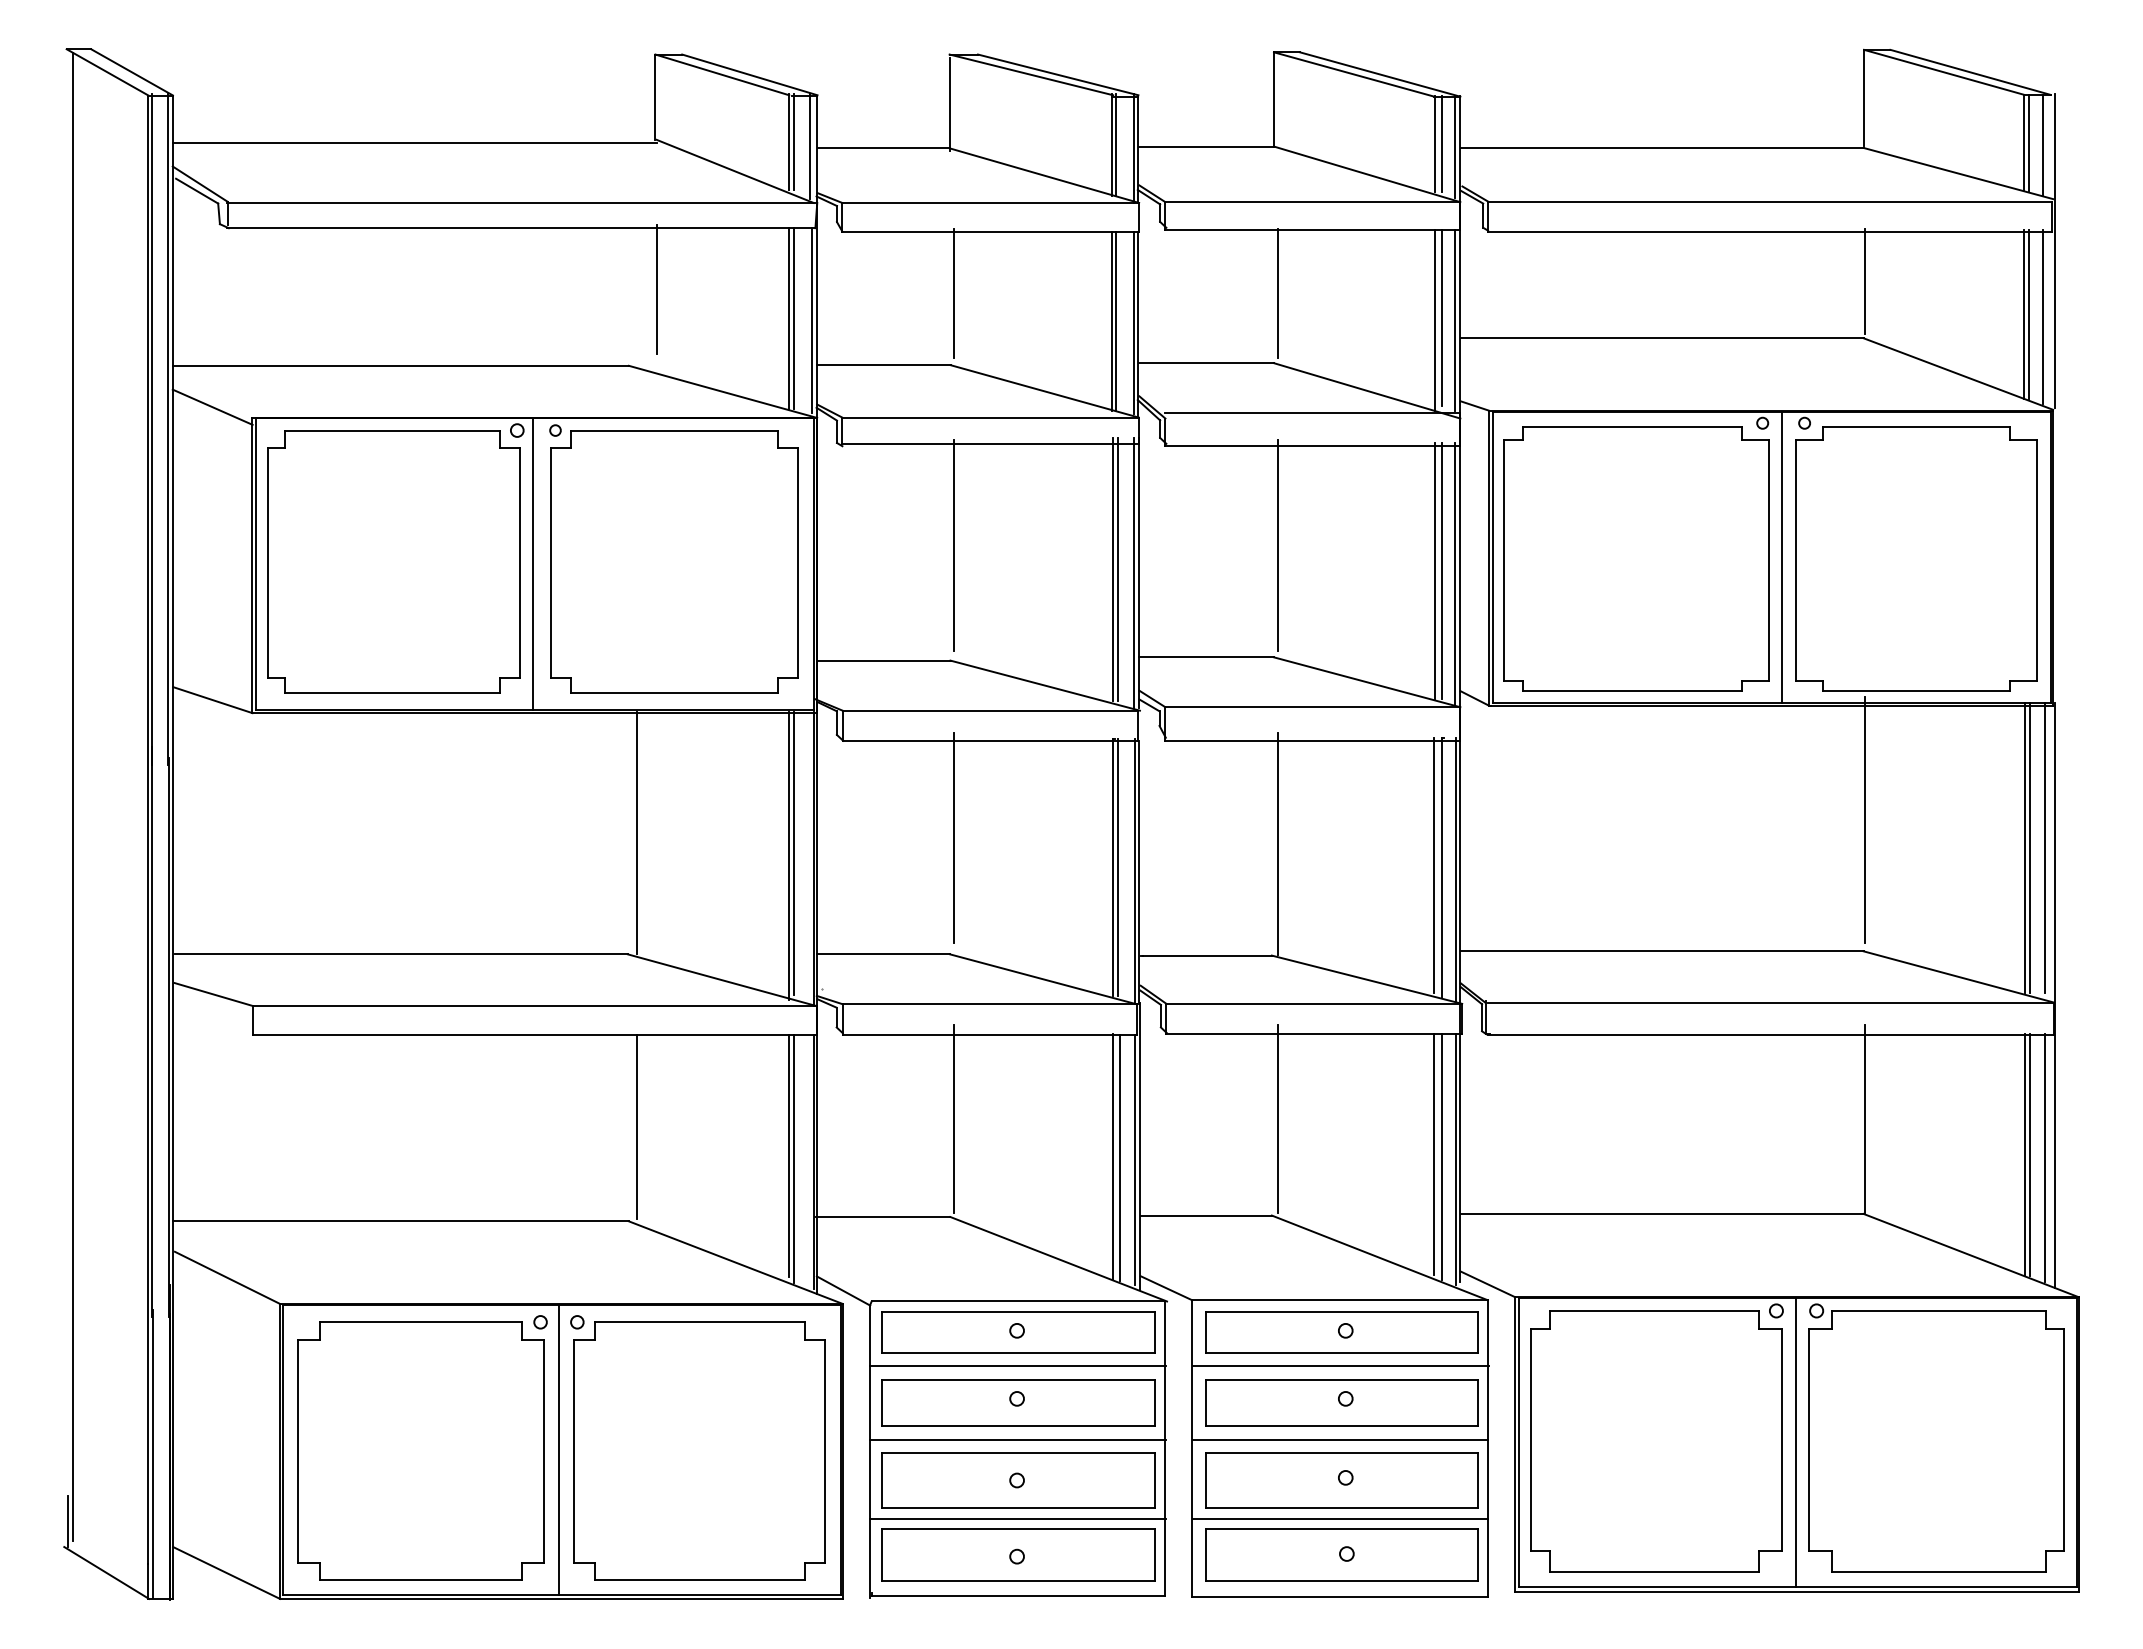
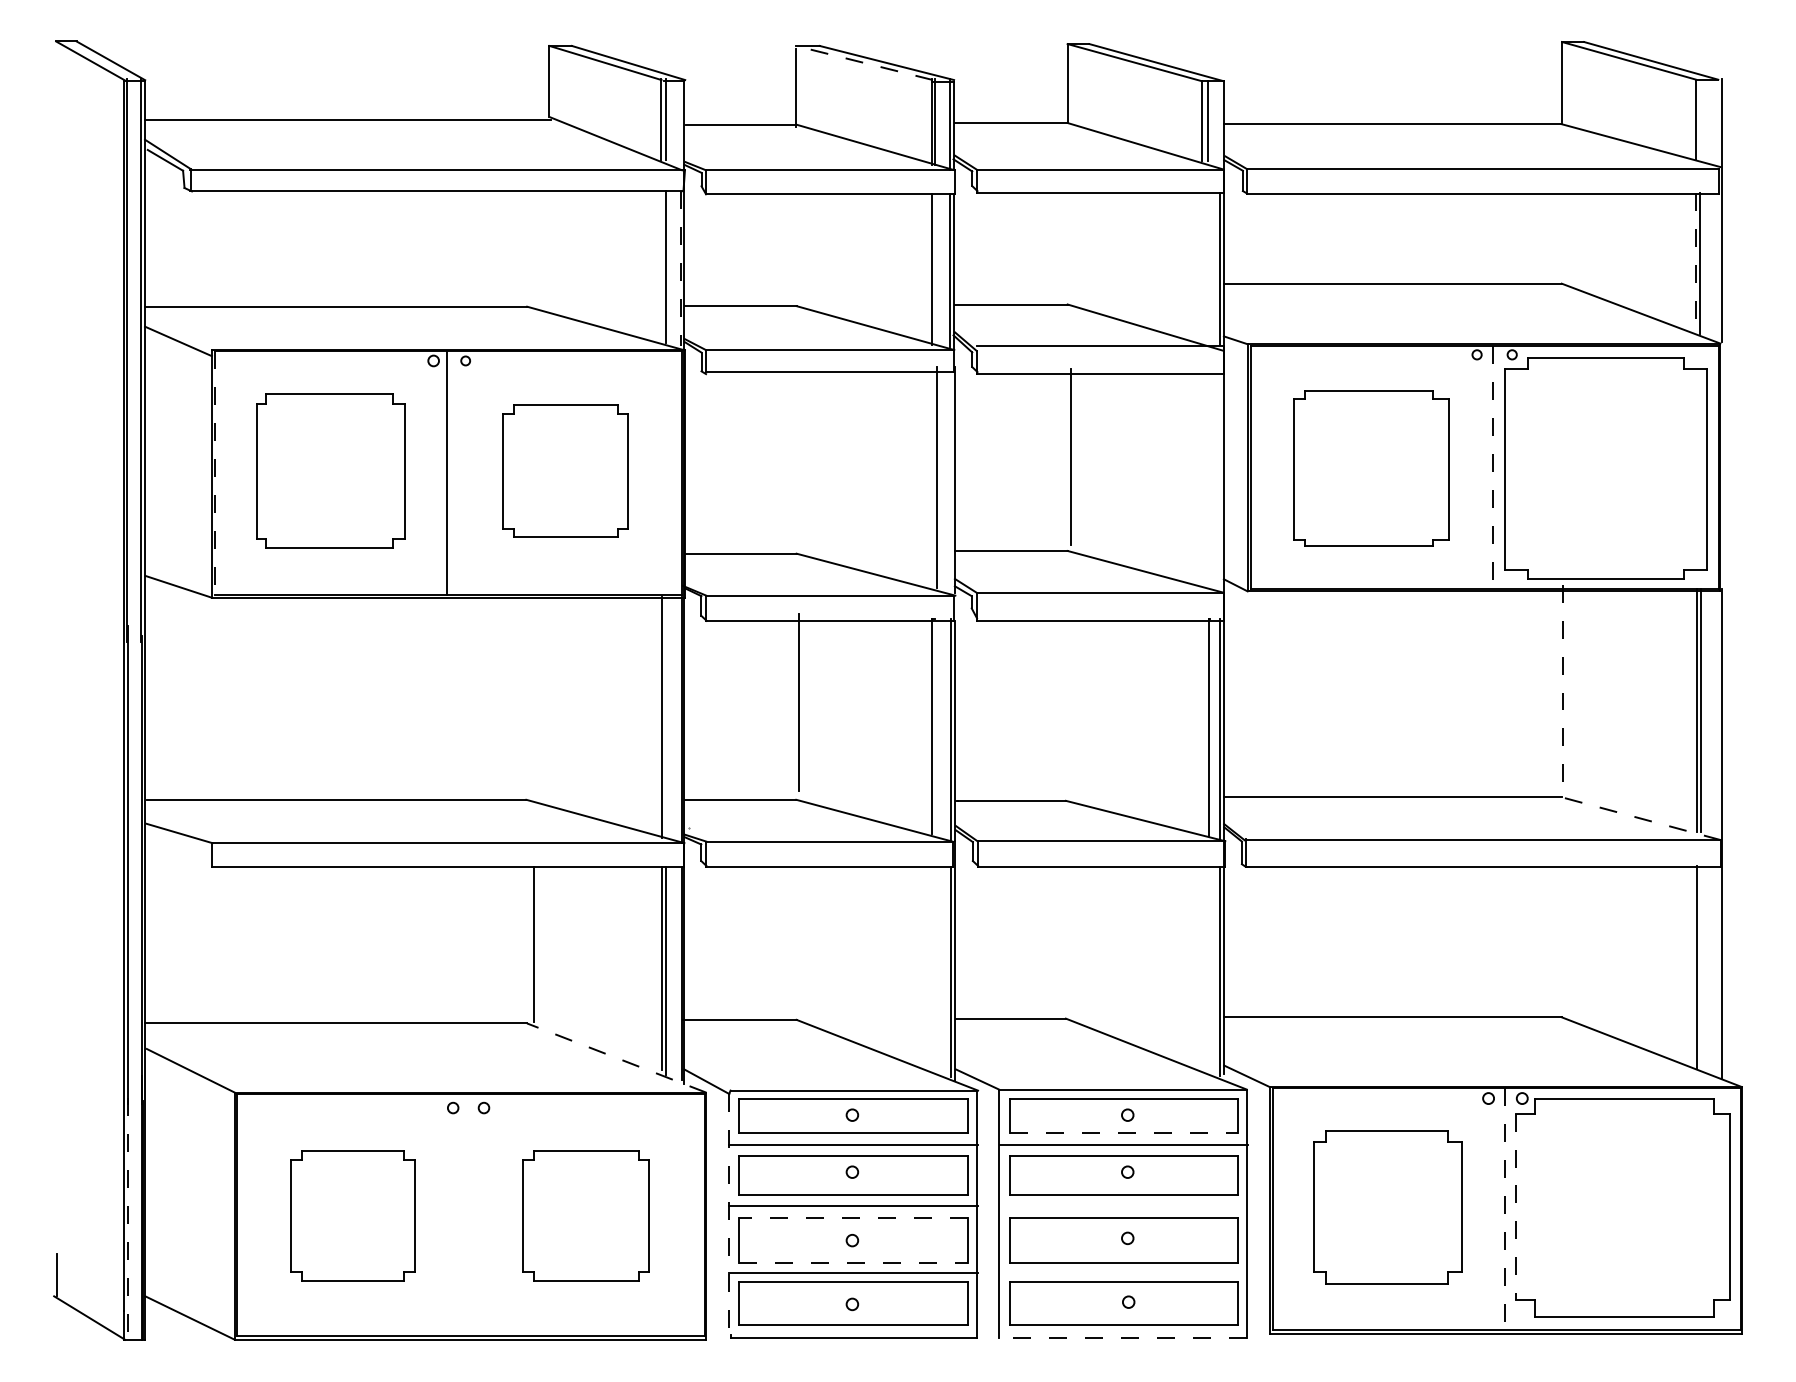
line: (1030, 74) -> (863, 62), solid -> dashed
line: (2029, 142) -> (1700, 119), removed
line: (810, 145) -> (679, 122), removed
line: (2043, 145) -> (1712, 122), removed
line: (1455, 146) -> (1219, 122), removed
line: (1865, 281) -> (1563, 236), removed
line: (656, 289) -> (550, 242), removed
line: (953, 292) -> (799, 245), removed
line: (1277, 292) -> (1070, 245), removed
line: (2024, 314) -> (1696, 263), solid -> dashed
line: (2043, 316) -> (1712, 265), removed
line: (1441, 317) -> (1207, 266), removed
line: (788, 318) -> (660, 267), removed
line: (1434, 320) -> (1202, 268), removed
line: (811, 321) -> (680, 269), solid -> dashed
line: (1116, 321) -> (935, 269), removed
line: (953, 544) -> (799, 456), removed
part: (1636, 558) -> (1371, 468), size x0.7
line: (1782, 558) -> (1493, 468), solid -> dashed
part: (393, 561) -> (329, 470), size x0.7
part: (674, 561) -> (565, 470), size x0.6
line: (256, 564) -> (215, 473), solid -> dashed
line: (1112, 569) -> (932, 477), removed
line: (1434, 571) -> (1202, 479), removed
line: (1441, 571) -> (1207, 479), removed
line: (1133, 572) -> (949, 479), removed
line: (1455, 573) -> (1219, 480), removed
line: (72, 796) -> (61, 667), removed
line: (1865, 820) -> (1563, 687), solid -> dashed
line: (637, 833) -> (534, 698), removed
line: (1277, 843) -> (1070, 706), removed
line: (2045, 847) -> (1714, 710), removed
line: (794, 853) -> (665, 715), removed
line: (1434, 865) -> (1202, 725), removed
line: (1118, 866) -> (937, 726), removed
line: (1958, 976) -> (1641, 818), solid -> dashed
line: (953, 1118) -> (799, 937), removed
line: (1277, 1118) -> (1070, 937), removed
line: (1865, 1118) -> (1563, 937), removed
line: (1434, 1154) -> (1202, 967), removed
line: (2029, 1154) -> (1700, 967), removed
line: (1112, 1156) -> (932, 969), removed
line: (1442, 1156) -> (1208, 969), removed
line: (1119, 1157) -> (938, 969), removed
line: (2045, 1157) -> (1714, 969), removed
line: (735, 1262) -> (616, 1057), solid -> dashed
line: (1341, 1352) -> (1124, 1133), solid -> dashed
line: (1340, 1439) -> (1123, 1206), removed
line: (1809, 1440) -> (1516, 1207), solid -> dashed
part: (1656, 1441) -> (1388, 1207), size x0.7
line: (1796, 1443) -> (1505, 1209), solid -> dashed
line: (559, 1449) -> (469, 1214), removed
part: (420, 1450) -> (352, 1215), size x0.6
part: (699, 1450) -> (586, 1215), size x0.6
line: (870, 1452) -> (729, 1217), solid -> dashed
line: (152, 1453) -> (128, 1217), solid -> dashed
line: (1018, 1453) -> (853, 1217), solid -> dashed
line: (1018, 1507) -> (853, 1263), solid -> dashed
line: (1340, 1518) -> (1123, 1272), removed
line: (1340, 1596) -> (1123, 1337), solid -> dashed

